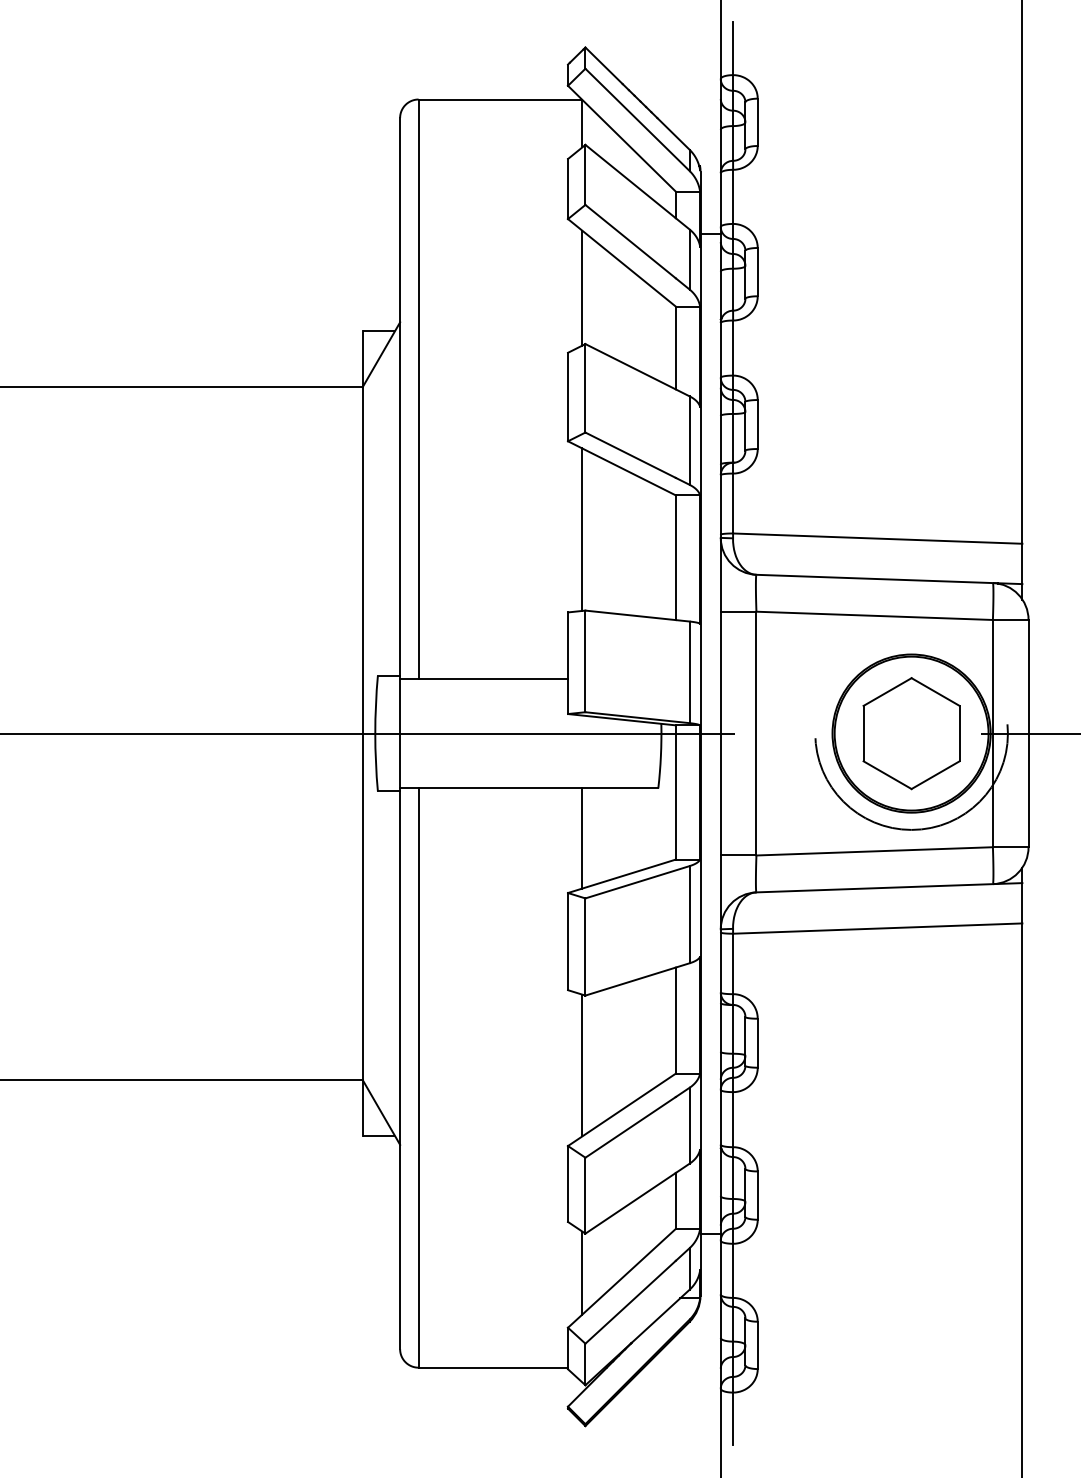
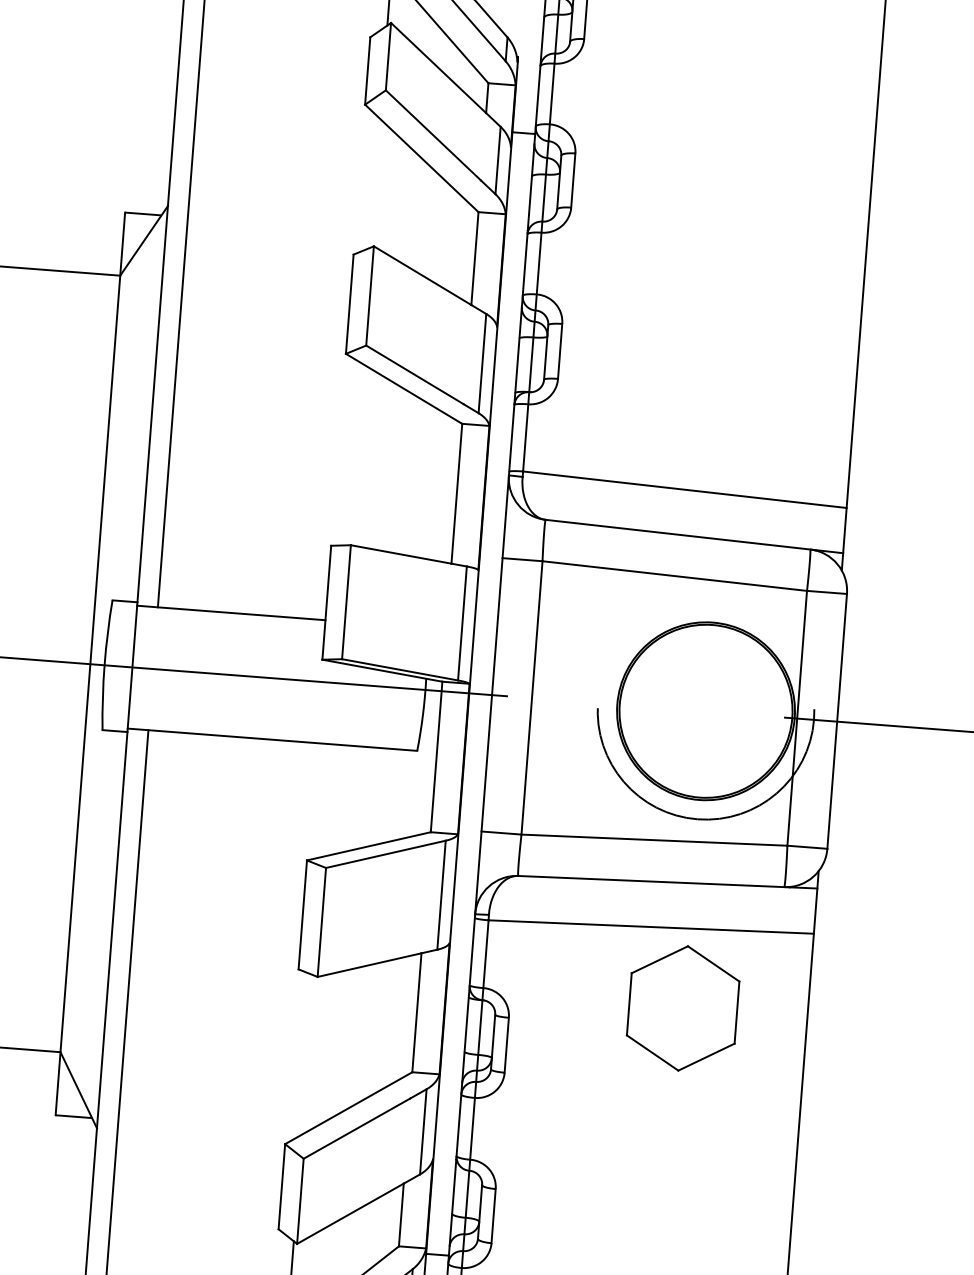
line: (582, 287) -> (375, 182), removed
line: (582, 529) -> (354, 454), removed
part: (911, 733) -> (683, 1008), moved
line: (582, 838) -> (327, 800), removed
line: (582, 1065) -> (308, 1055), removed

